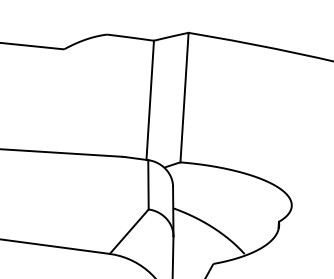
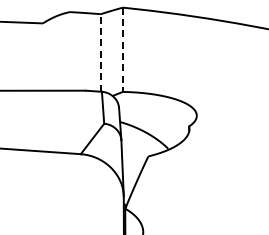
line: (183, 98) -> (122, 50), solid -> dashed
line: (149, 99) -> (100, 52), solid -> dashed

